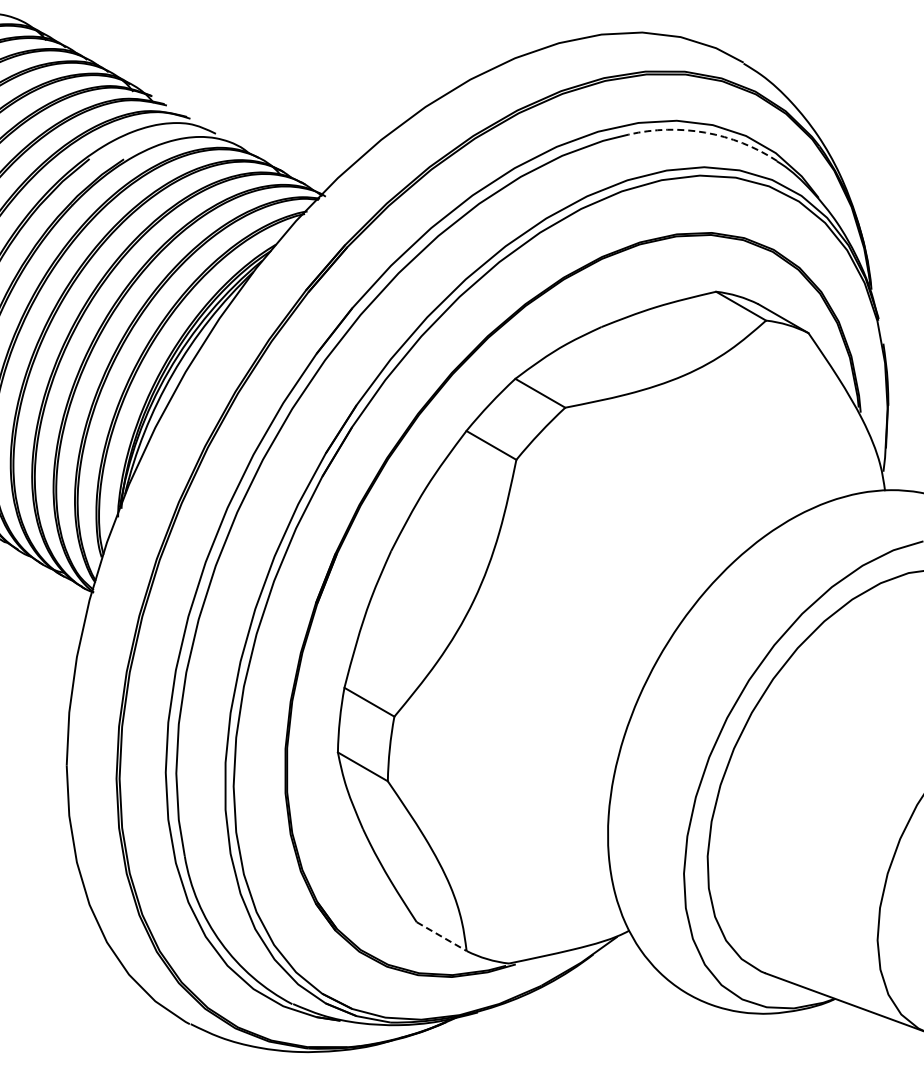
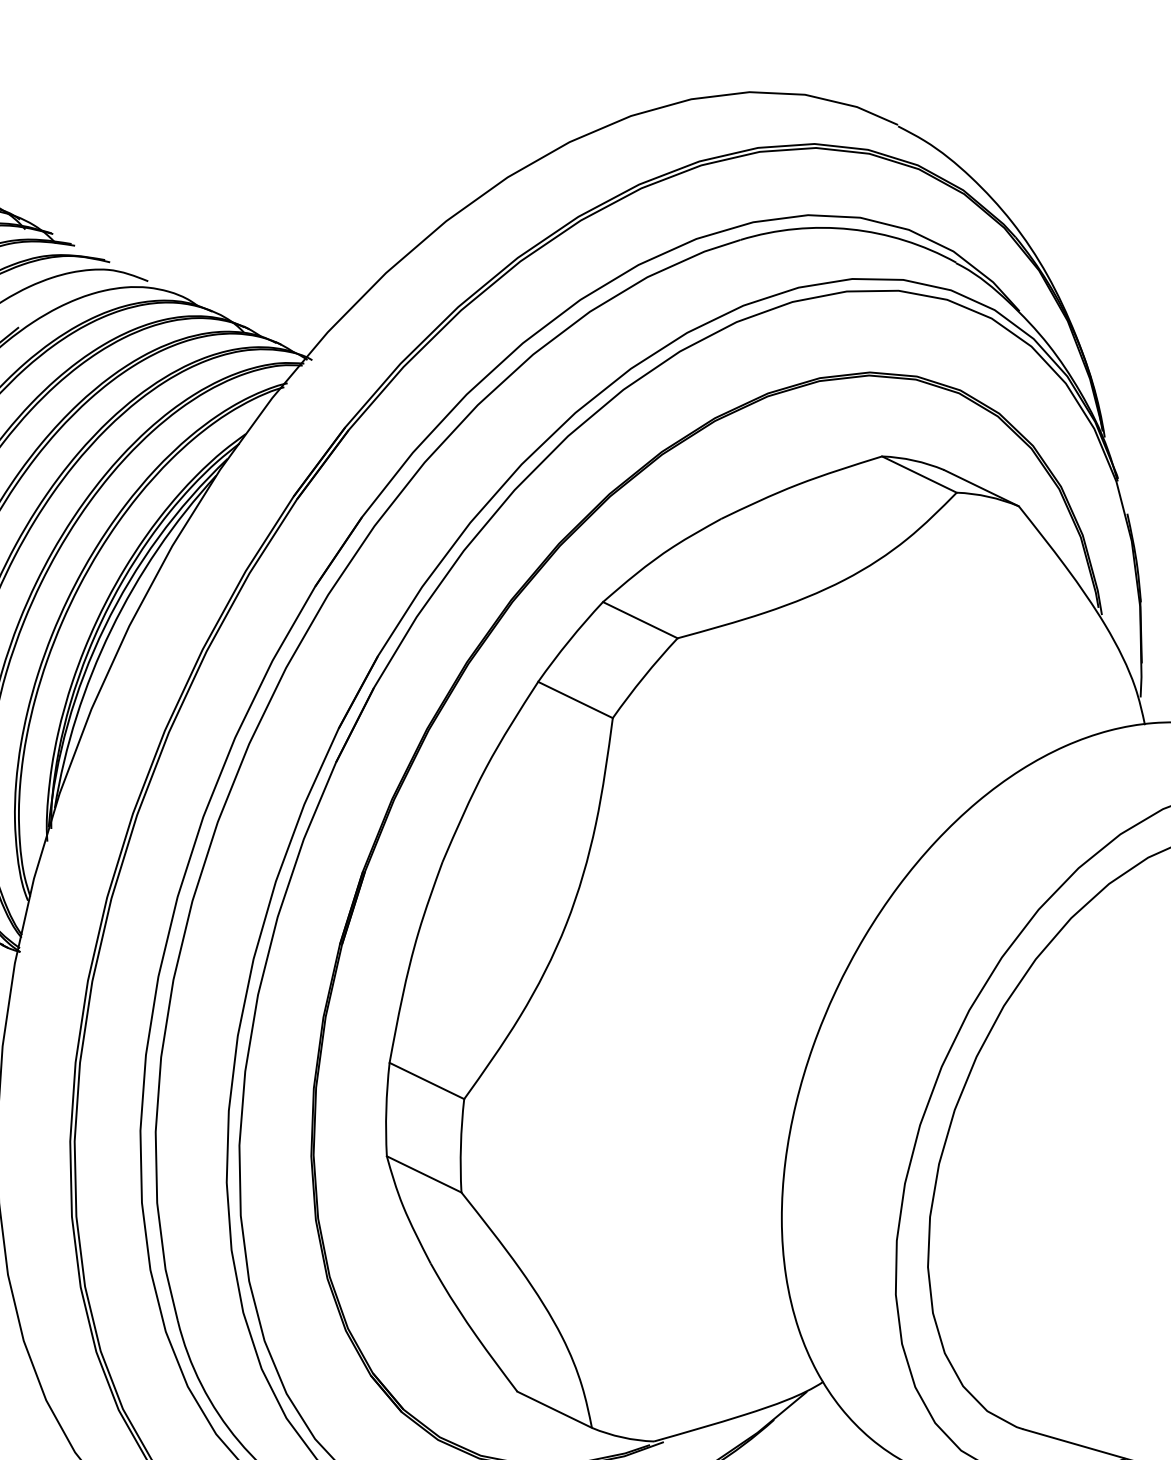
arc: (705, 132) -> (850, 229), dashed -> solid
line: (441, 936) -> (554, 1409), dashed -> solid

